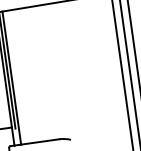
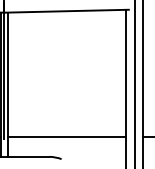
line: (72, 119) -> (66, 137), added

